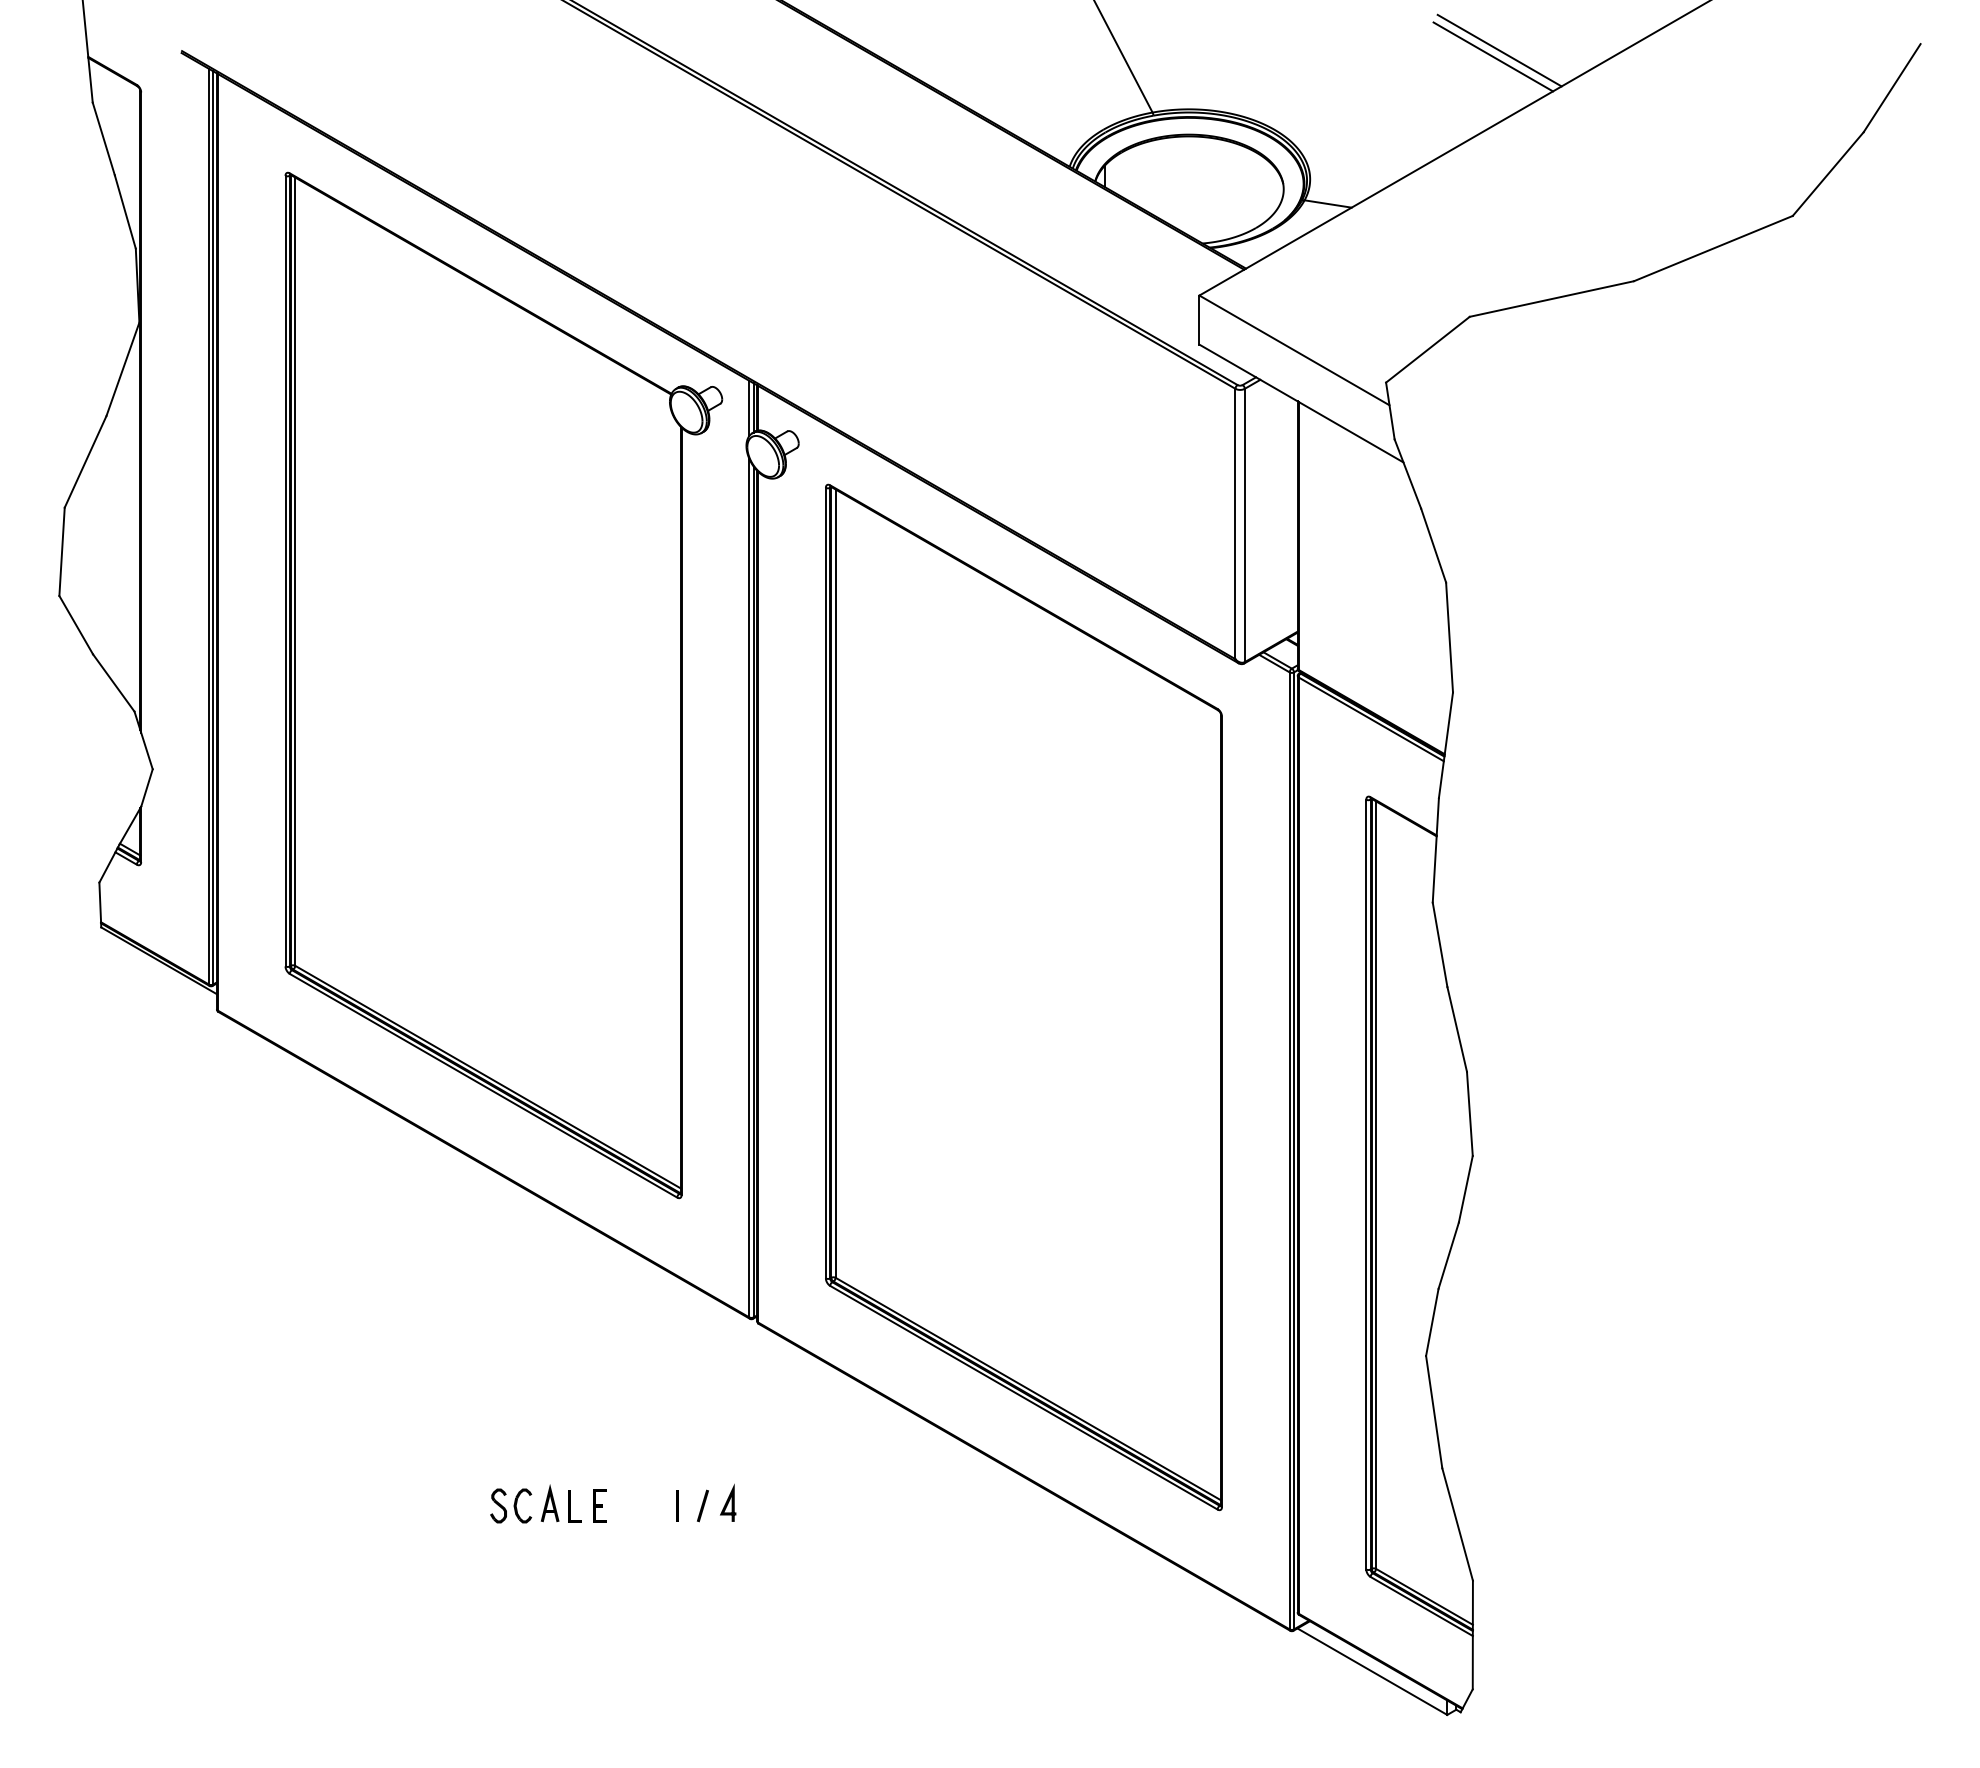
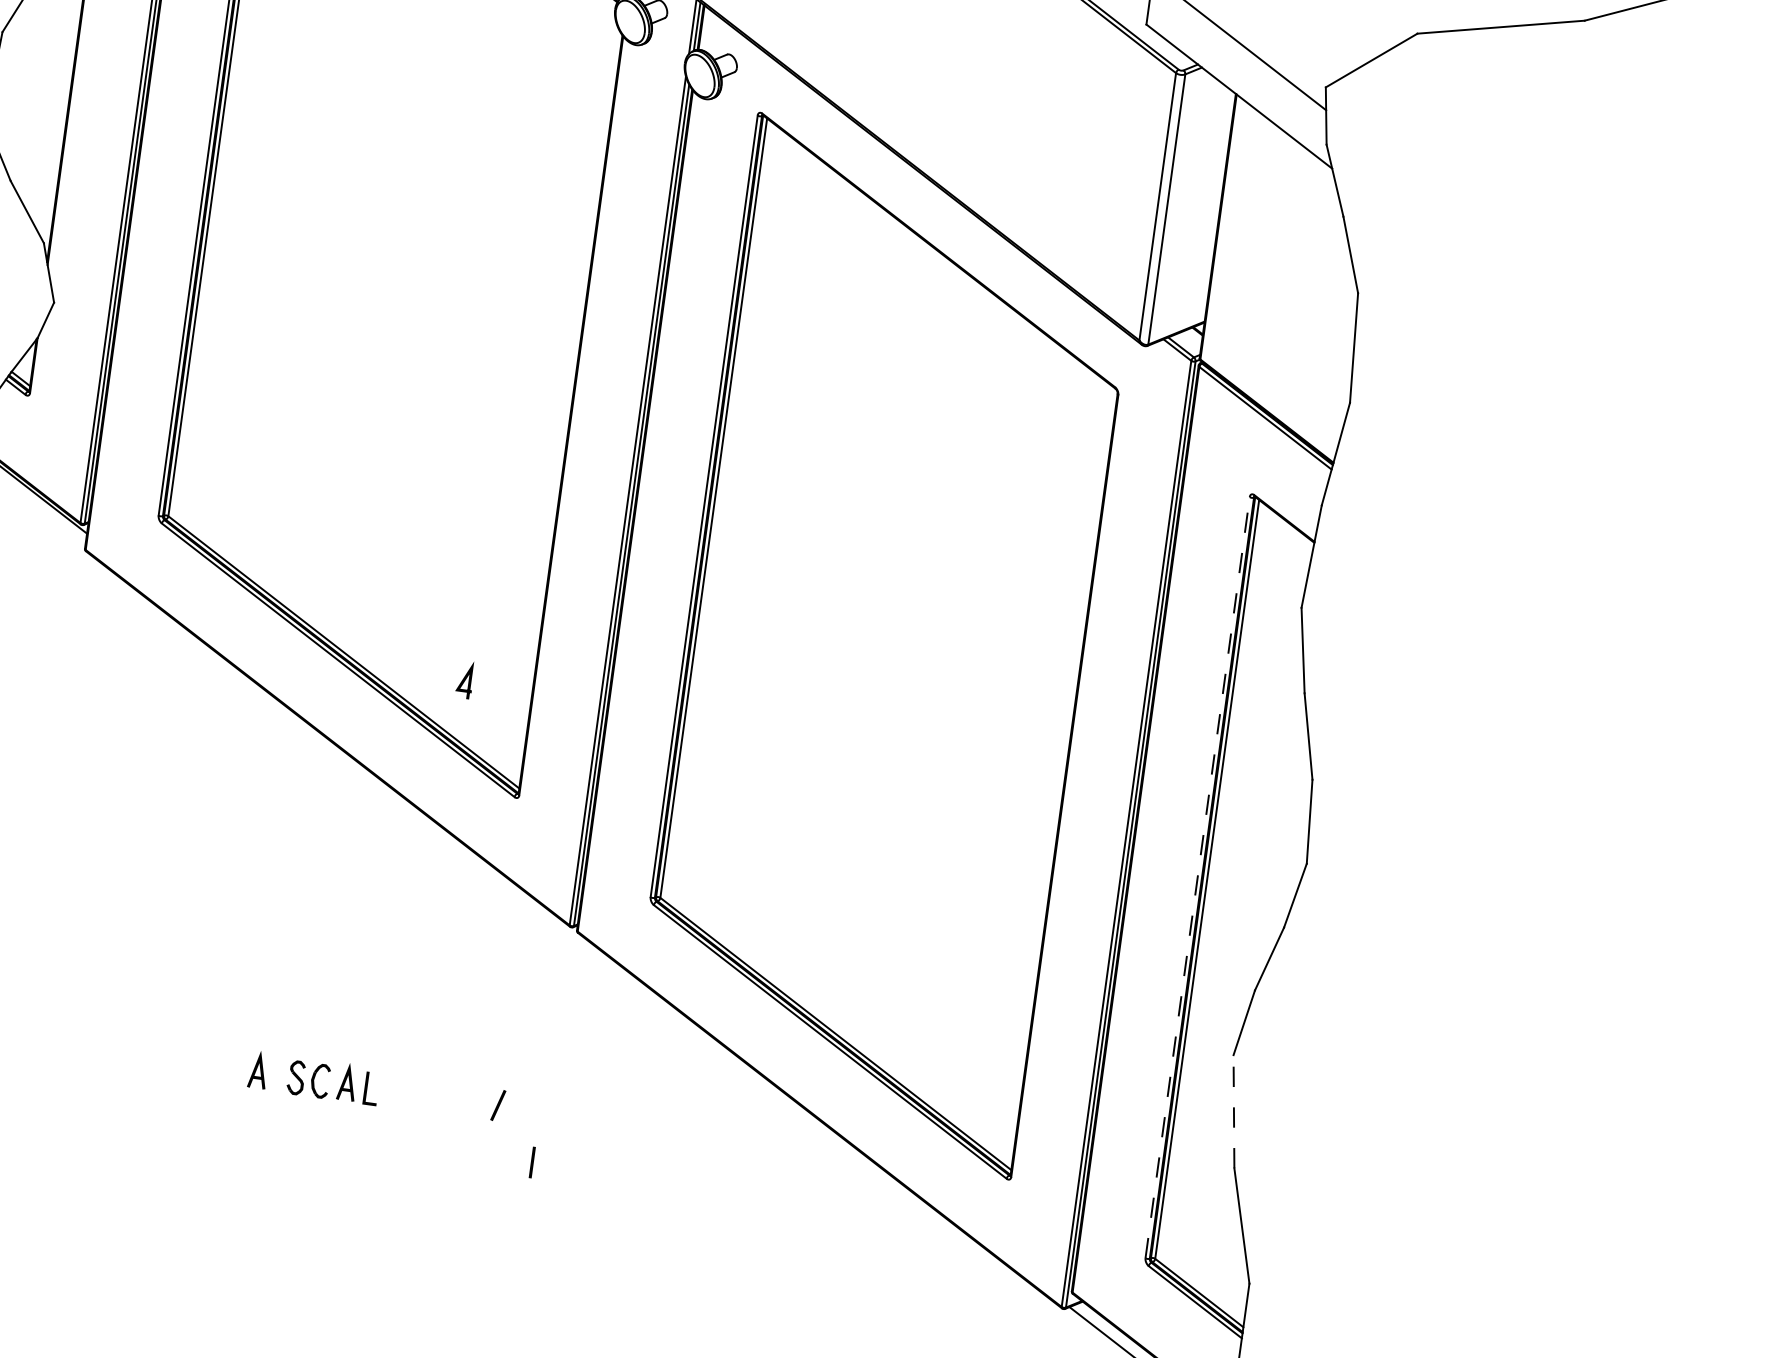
line: (1366, 1184) -> (1197, 877), solid -> dashed
line: (1434, 1412) -> (1234, 1112), solid -> dashed
line: (728, 1502) -> (465, 679), moved
part: (459, 1503) -> (257, 1070), added
part: (599, 1505) -> (396, 1091), removed
line: (677, 1505) -> (532, 1162), moved

